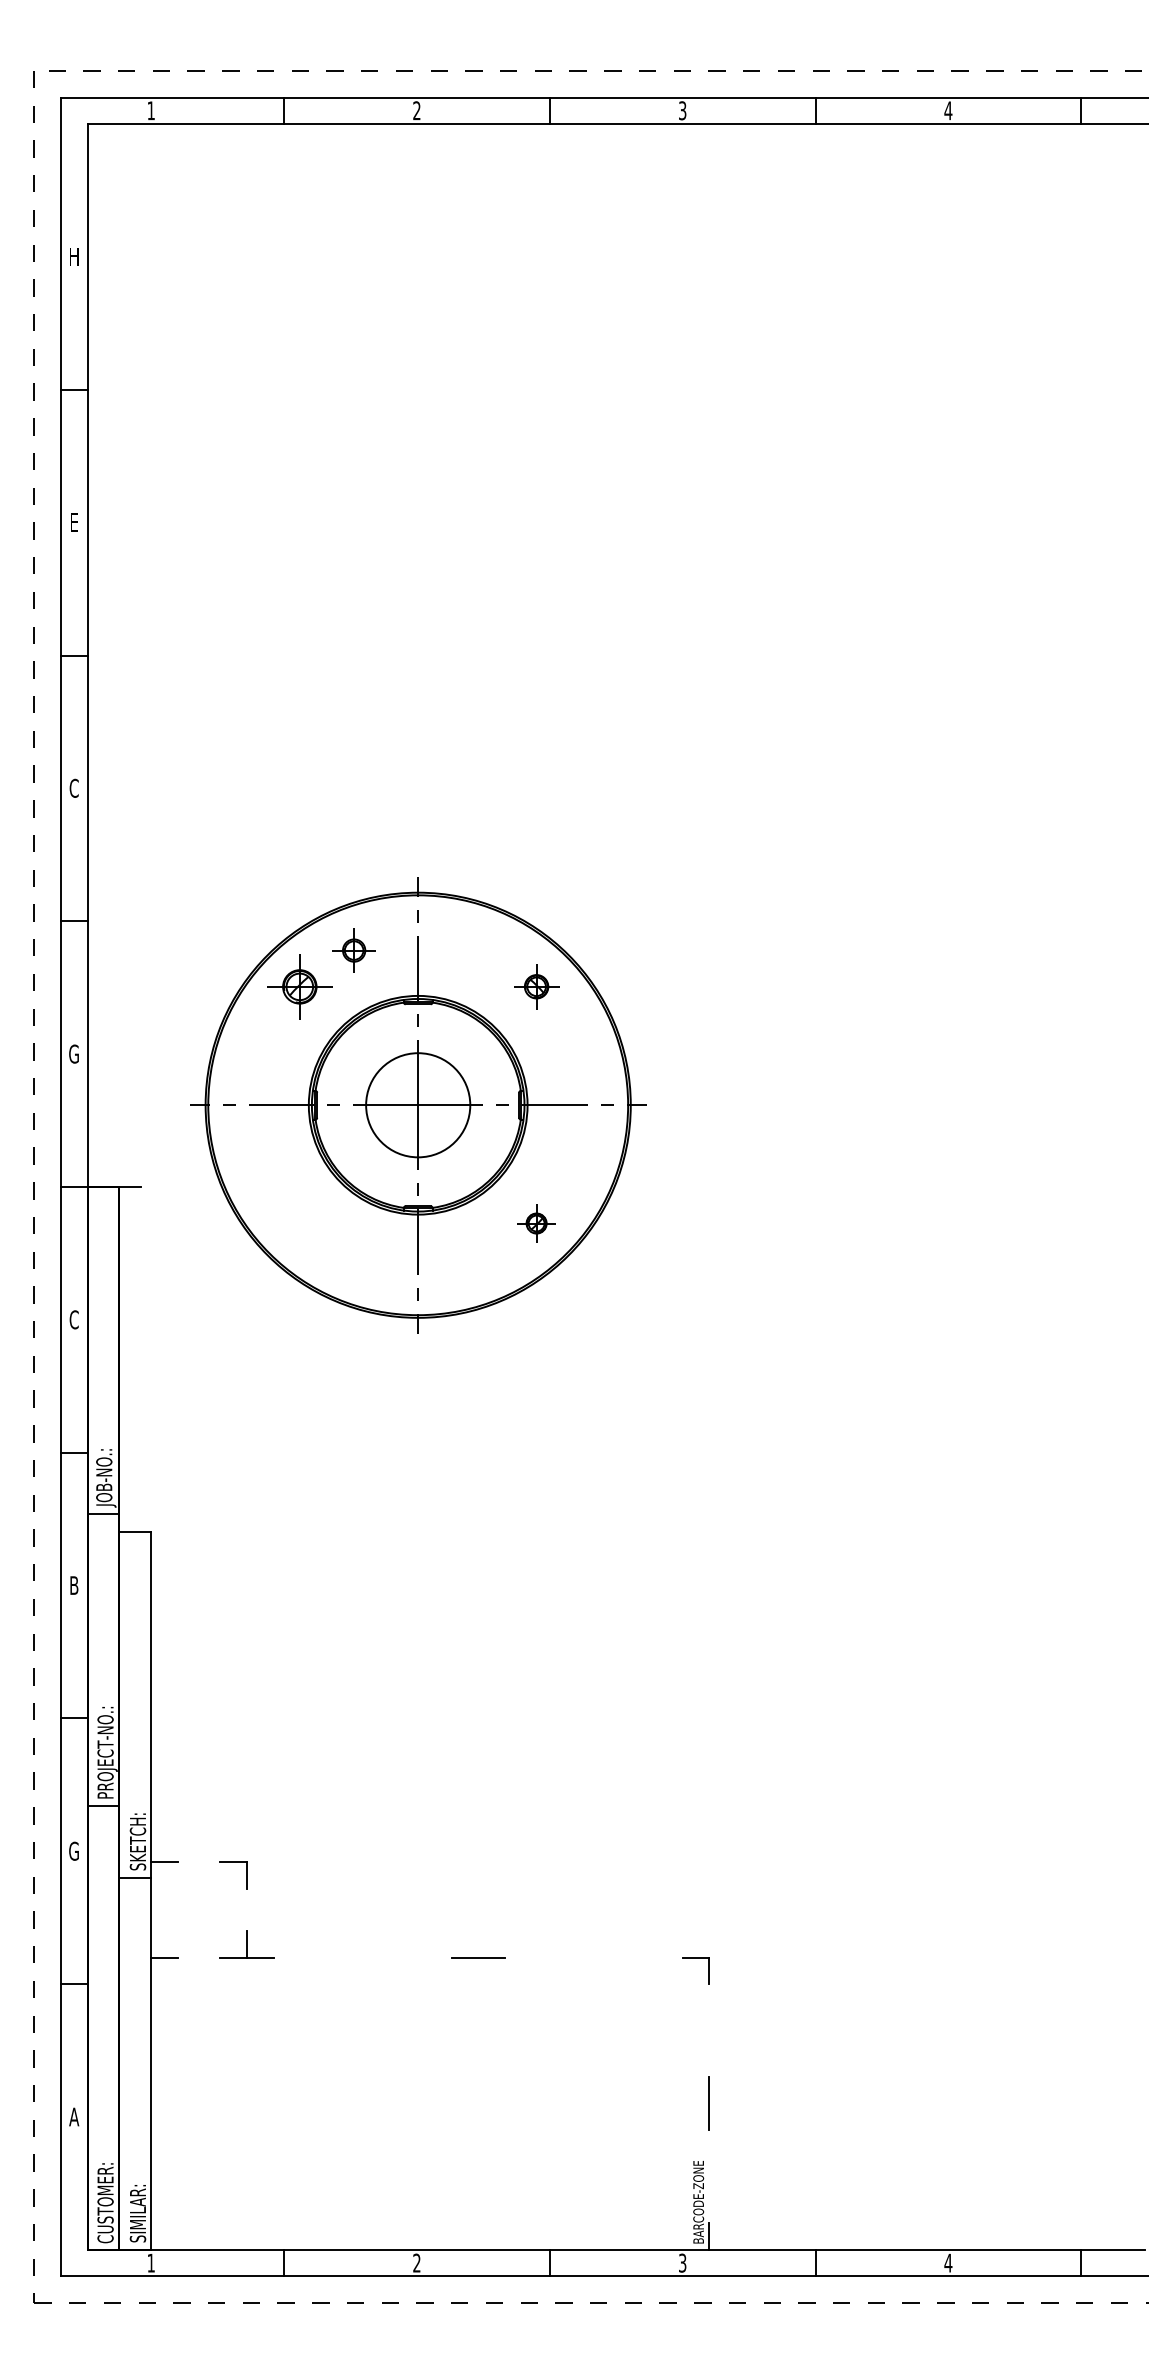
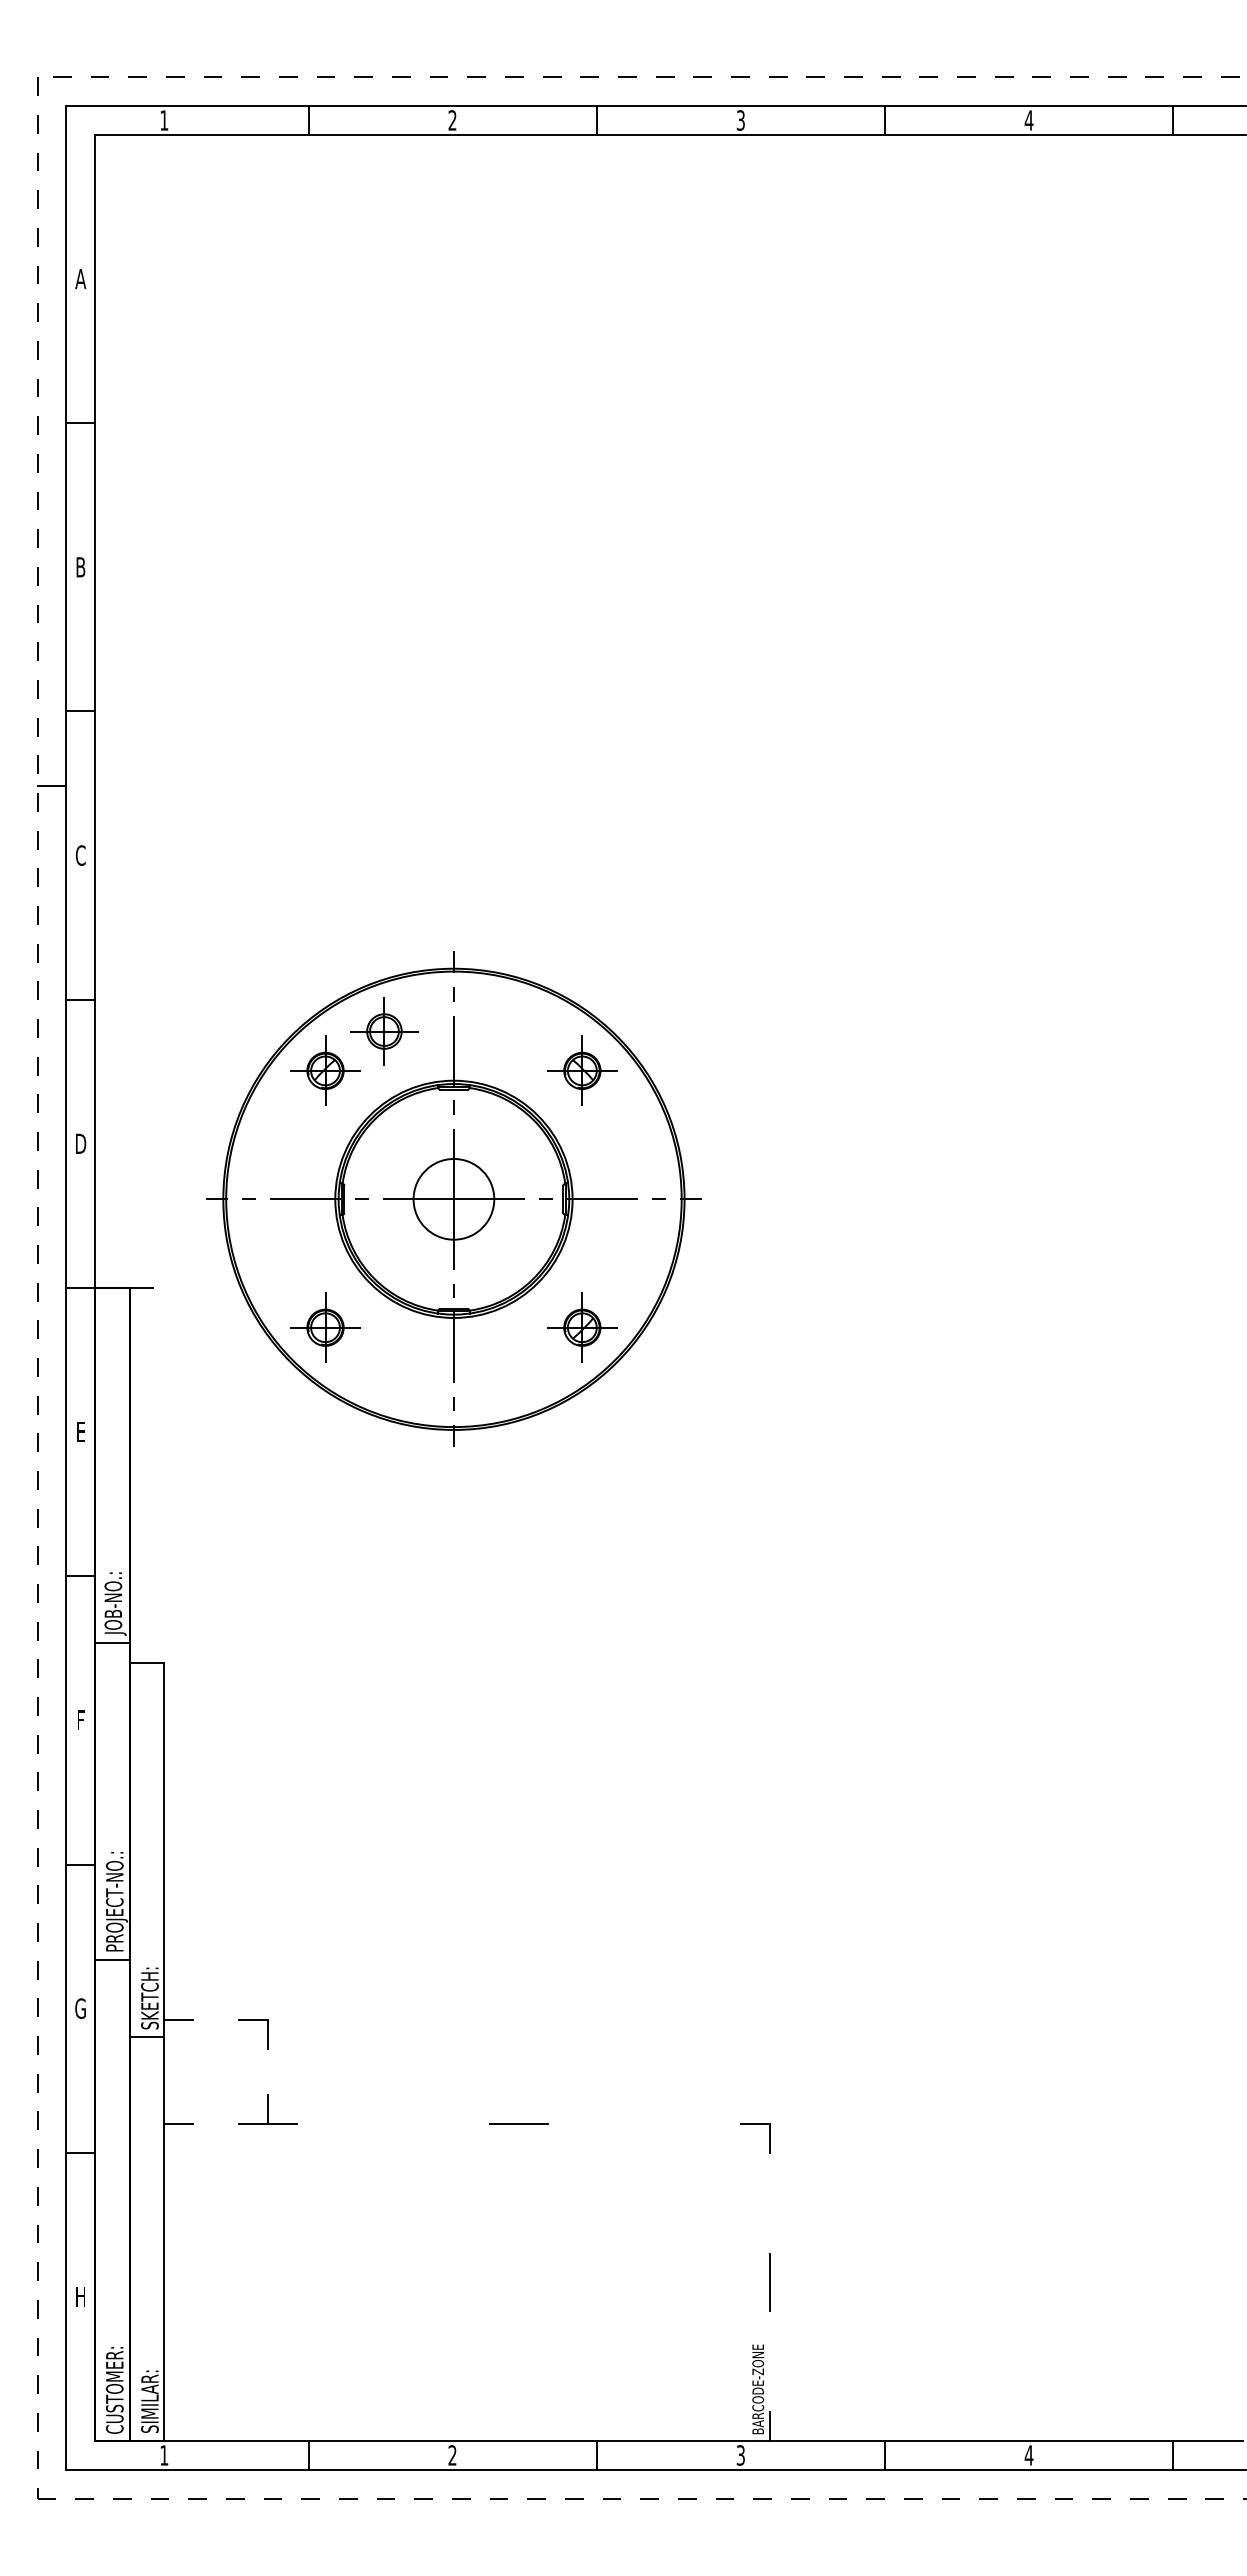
text: (73, 257) -> (80, 279), H -> A
text: (73, 522) -> (80, 567), E -> B
line: (47, 724) -> (51, 786), added
part: (354, 950) -> (384, 1031), size x1.43
part: (536, 986) -> (582, 1070), size x1.43
text: (73, 1053) -> (80, 1143), G -> D
circle: (417, 1104) -> (453, 1198), size x0.71
part: (299, 1223) -> (325, 1327), added
part: (536, 1223) -> (582, 1327), size x1.67
text: (73, 1319) -> (80, 1431), C -> E
text: (73, 1585) -> (80, 1720), B -> F
text: (73, 2116) -> (80, 2296), A -> H

